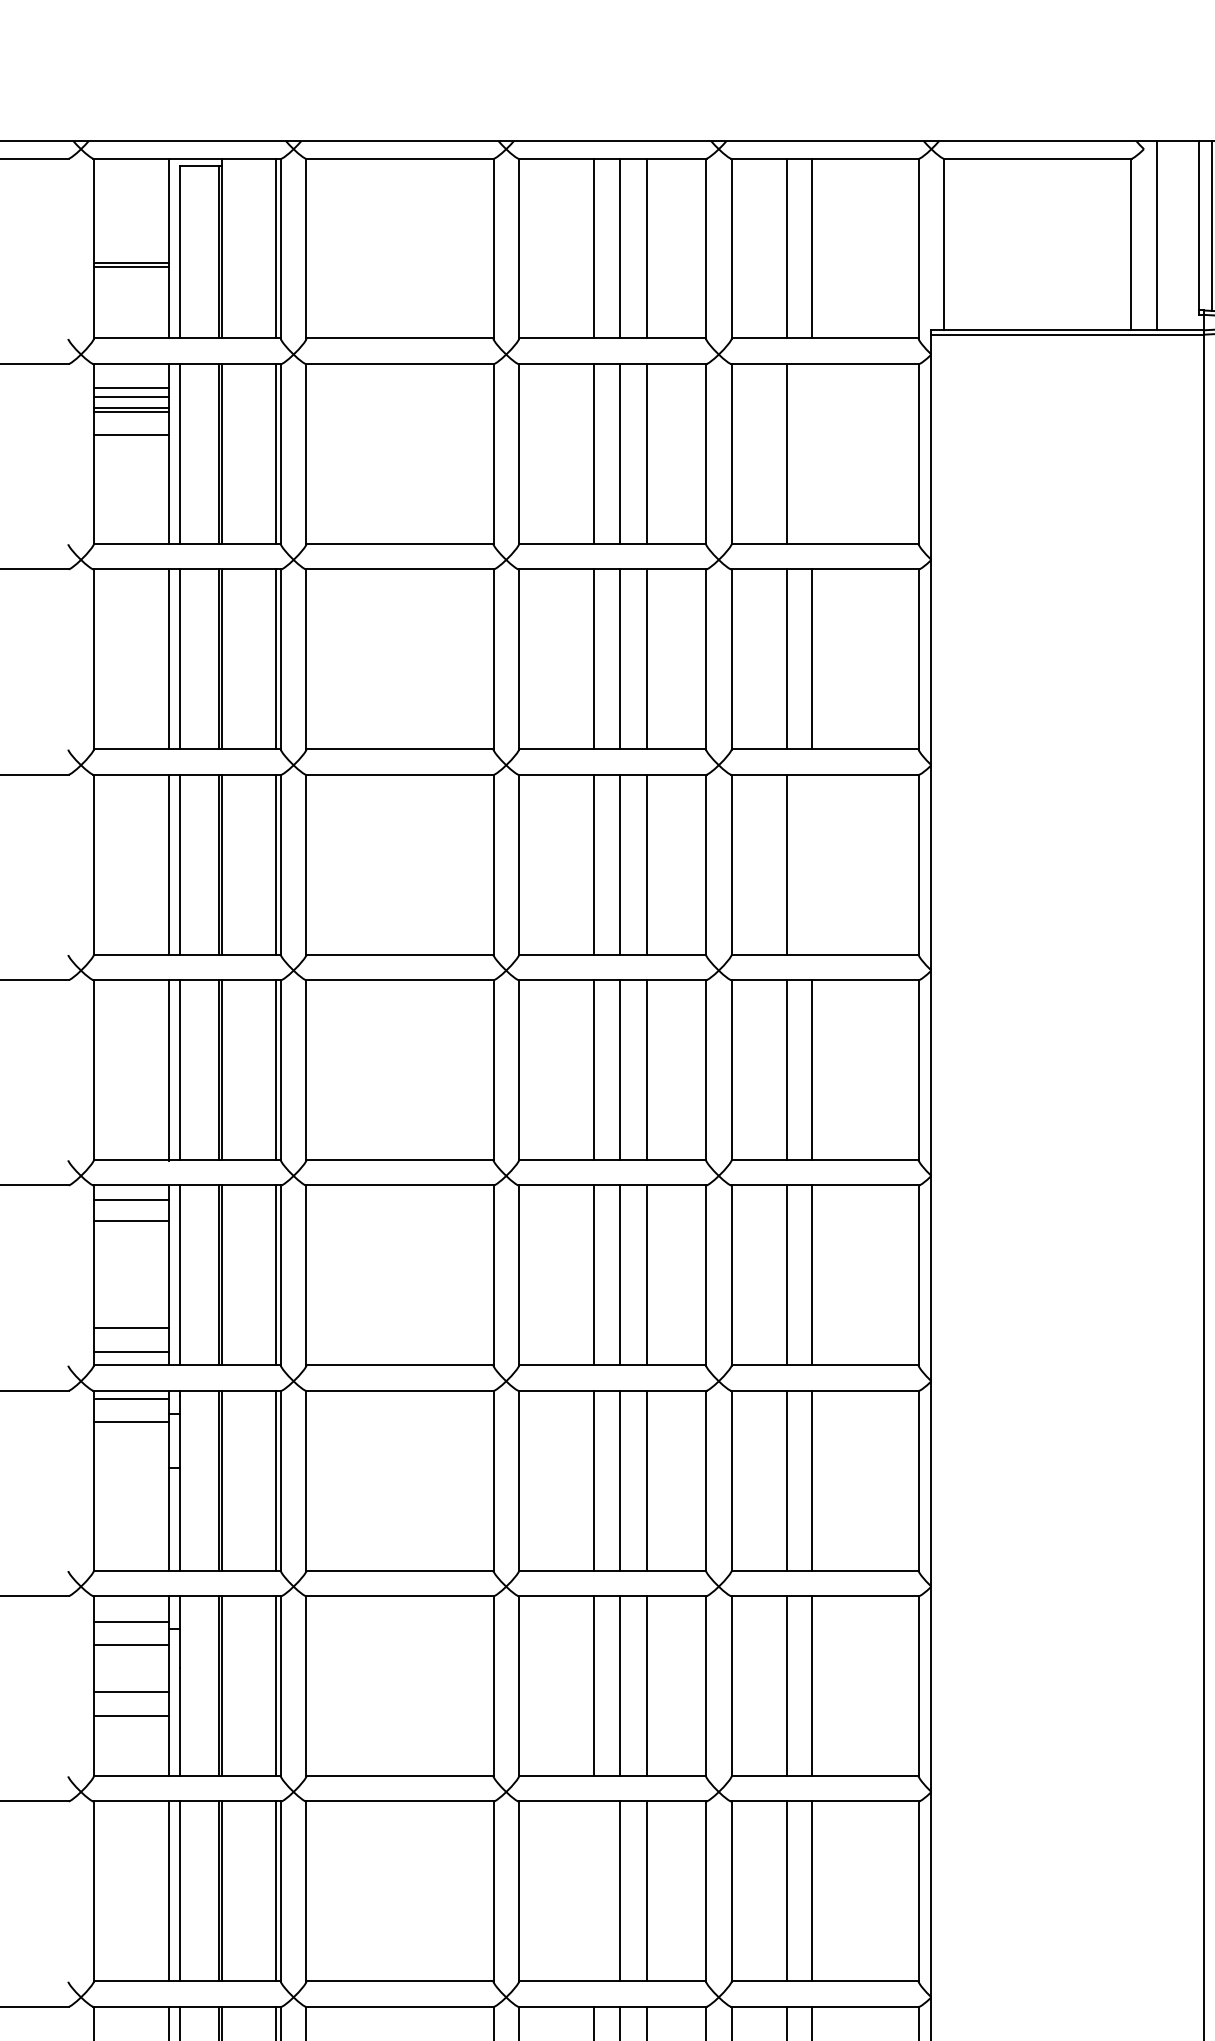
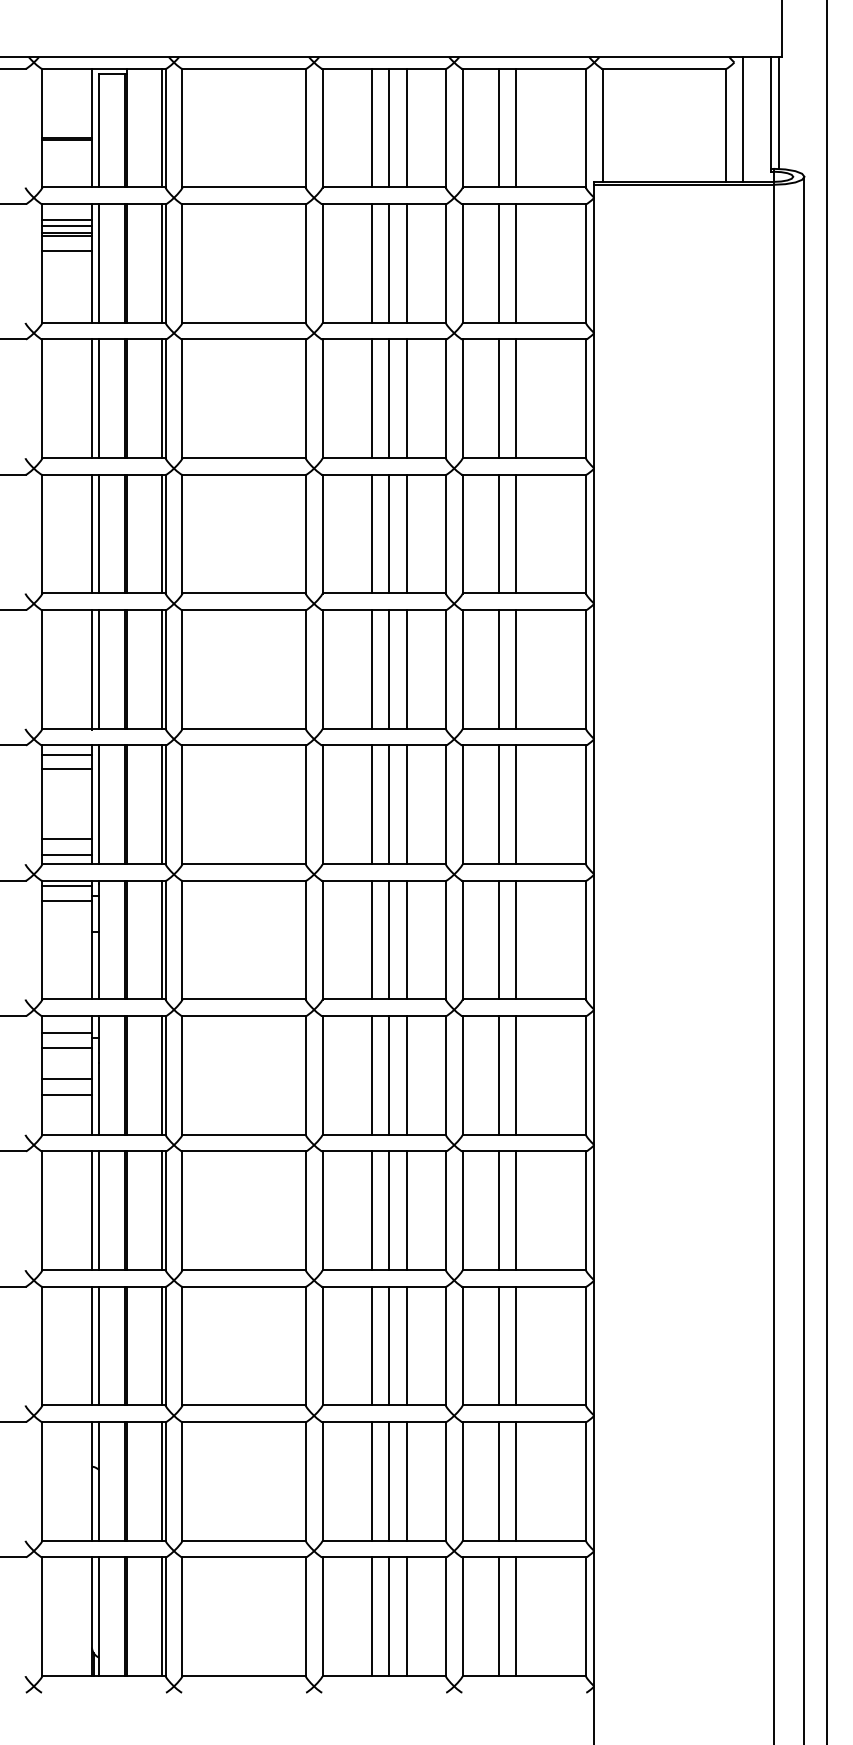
line: (811, 454) -> (515, 263), added
line: (811, 863) -> (515, 533), added
line: (593, 1891) -> (371, 1210), added

